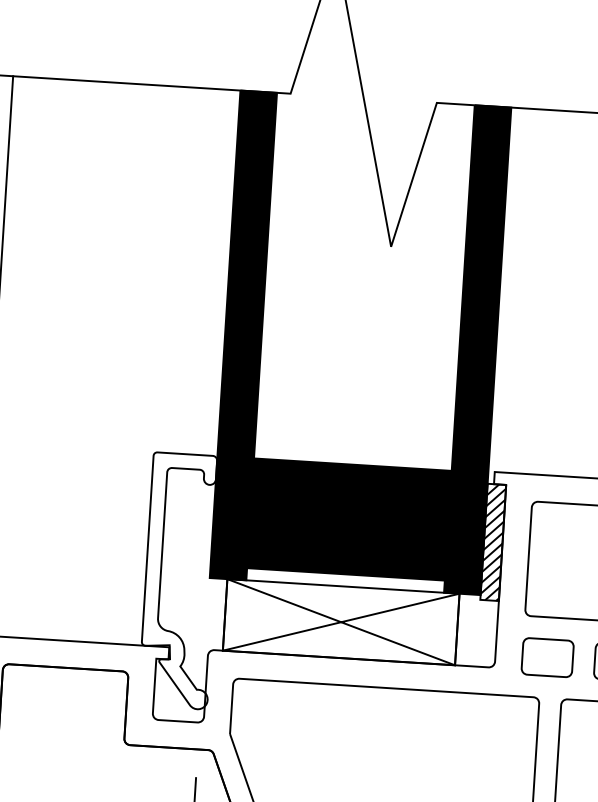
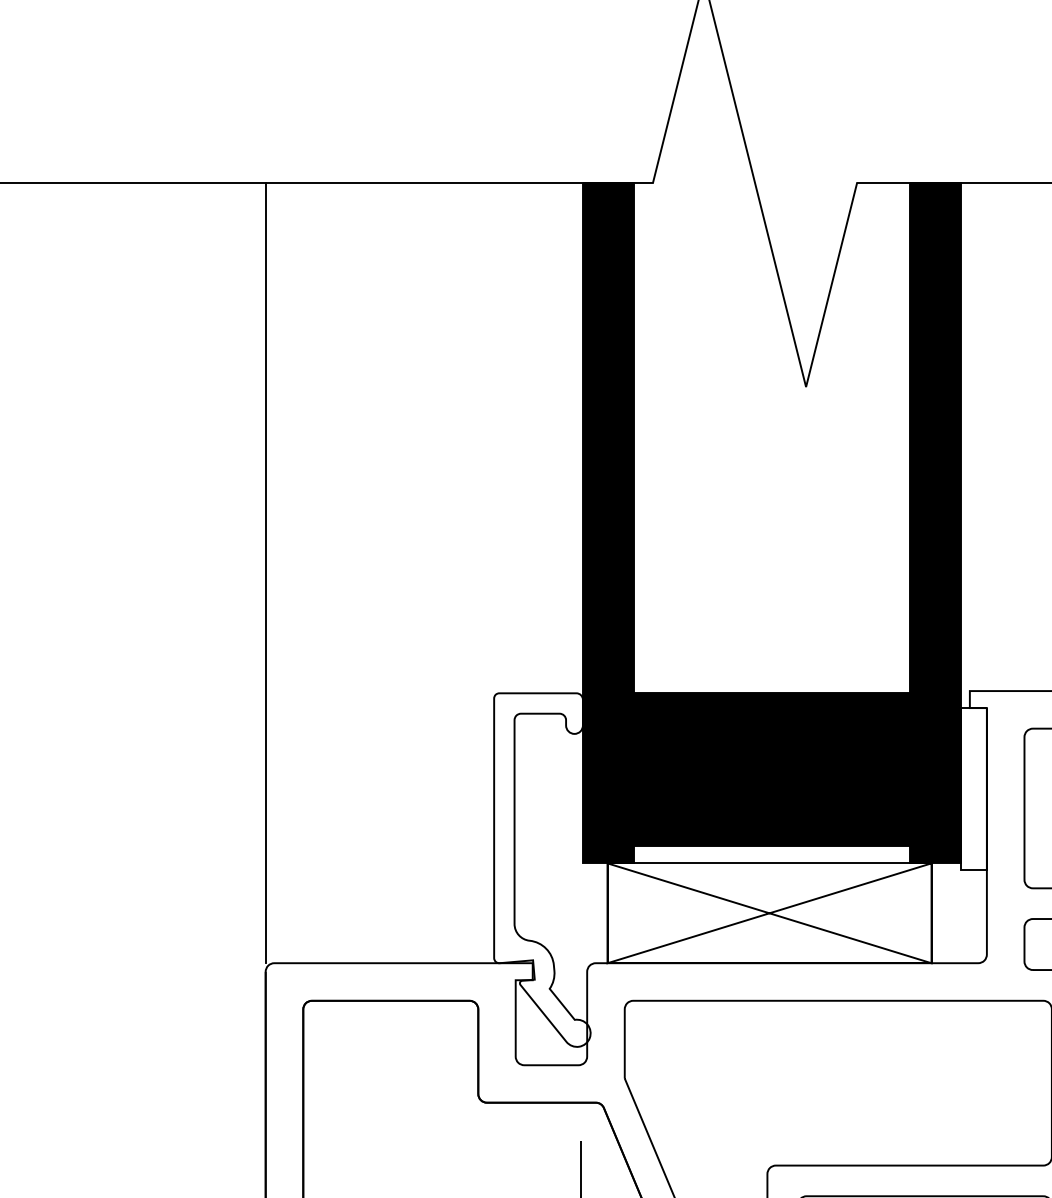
hatch: (492, 542) -> (973, 789), removed

